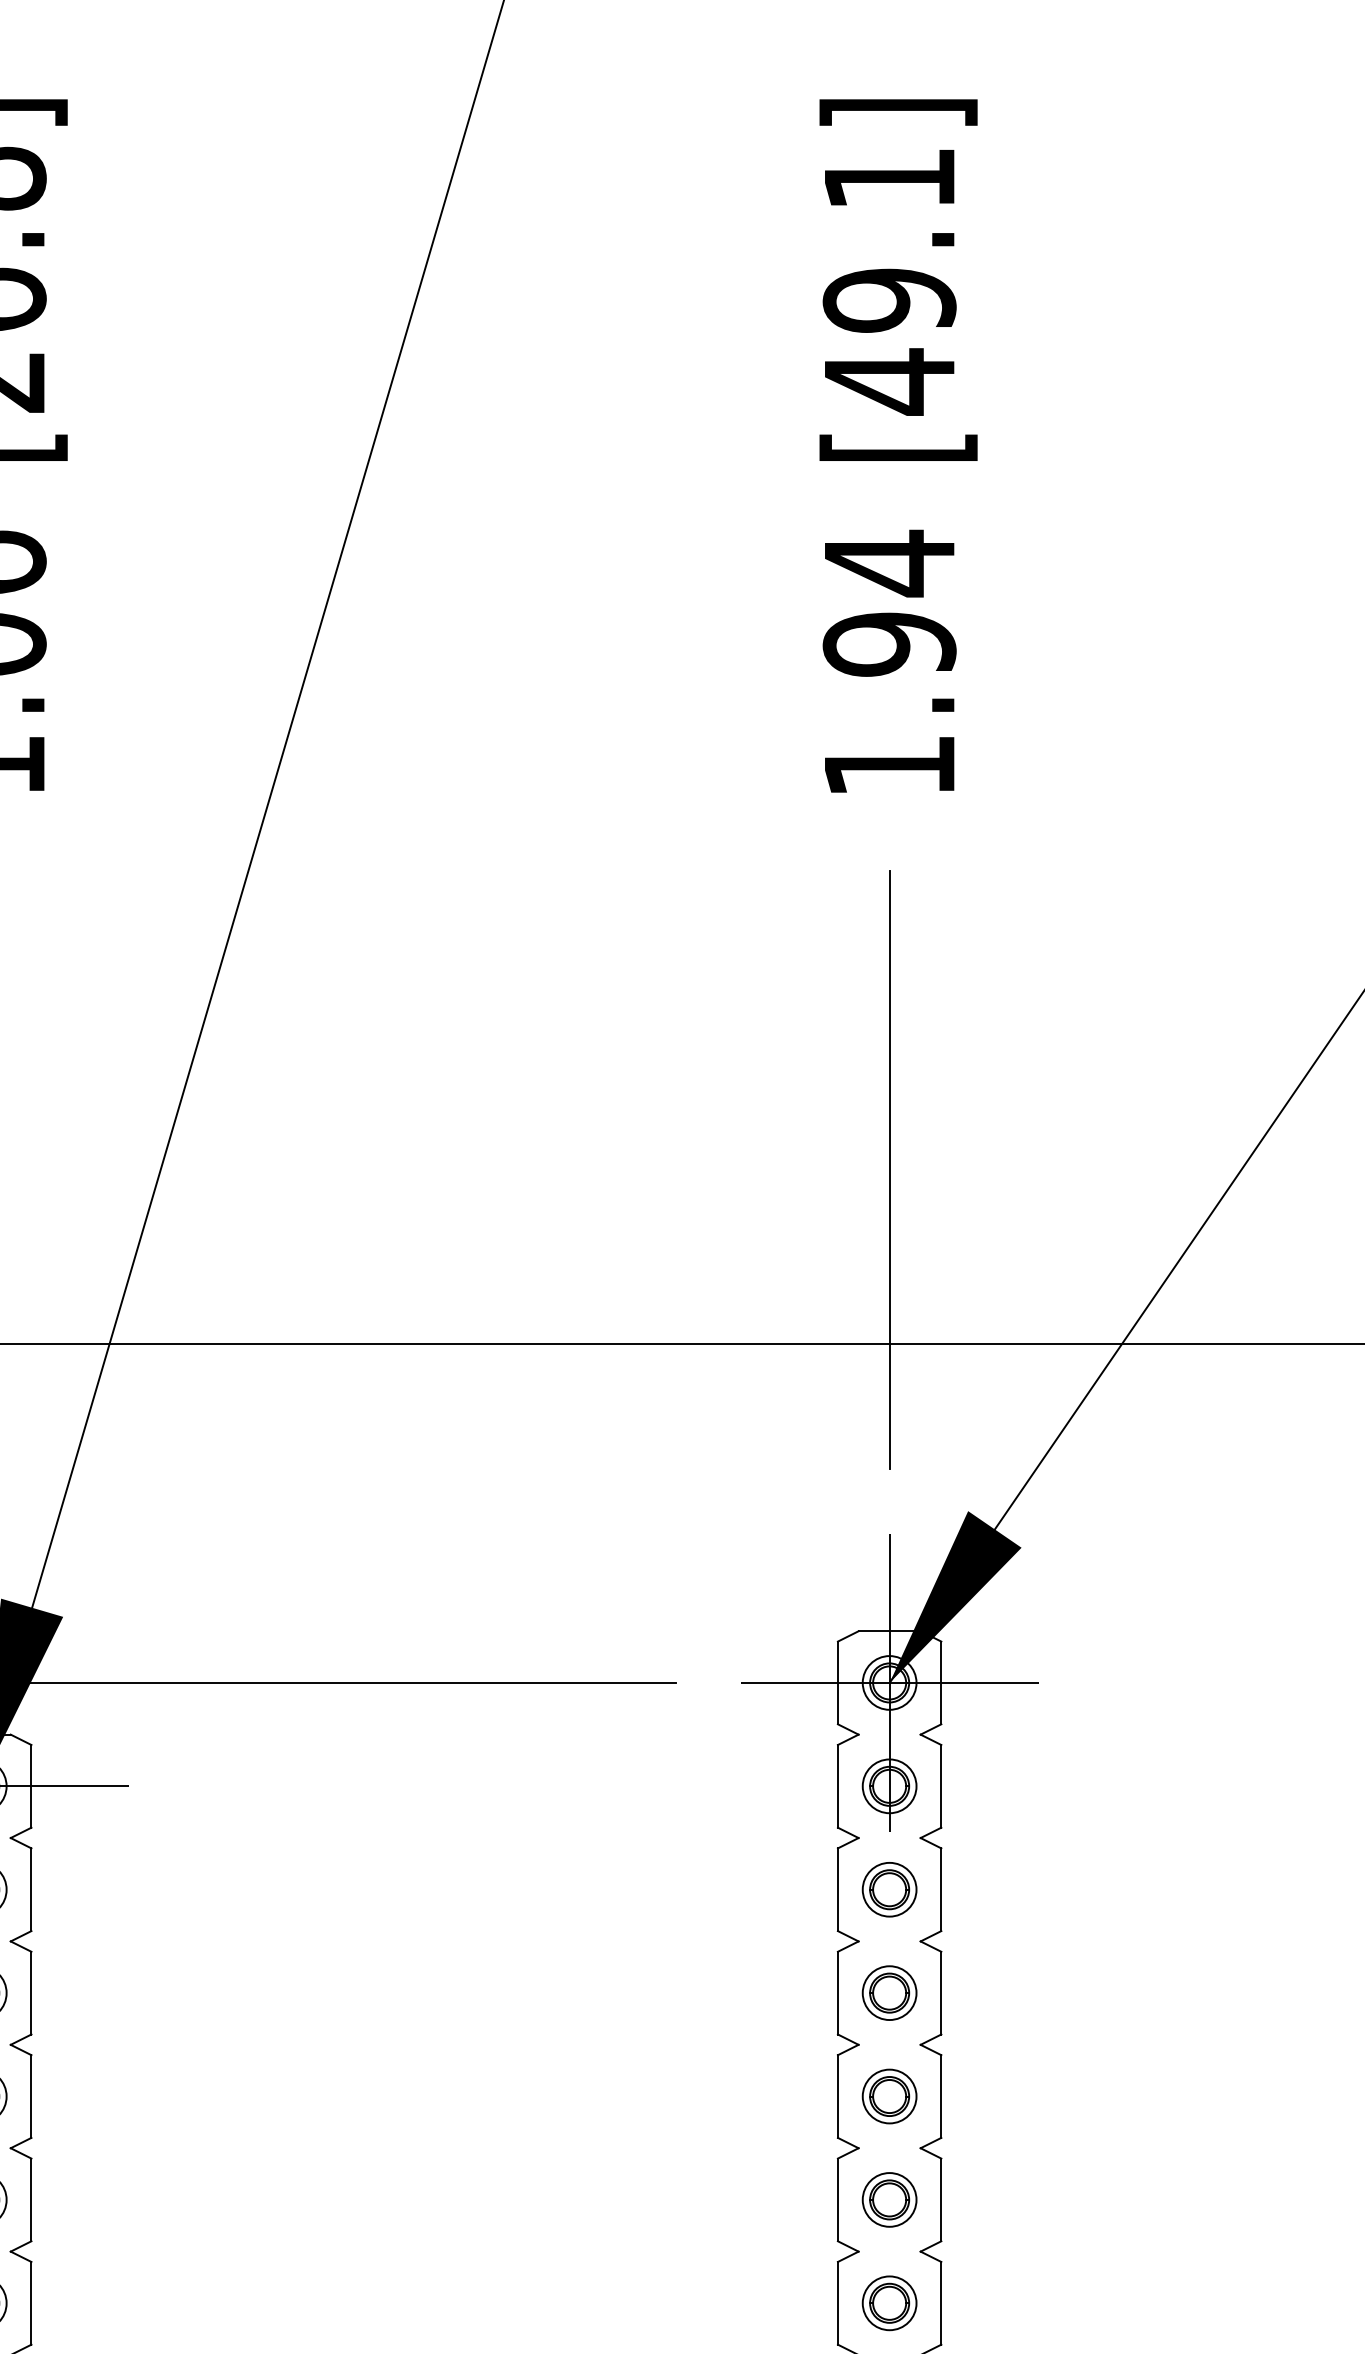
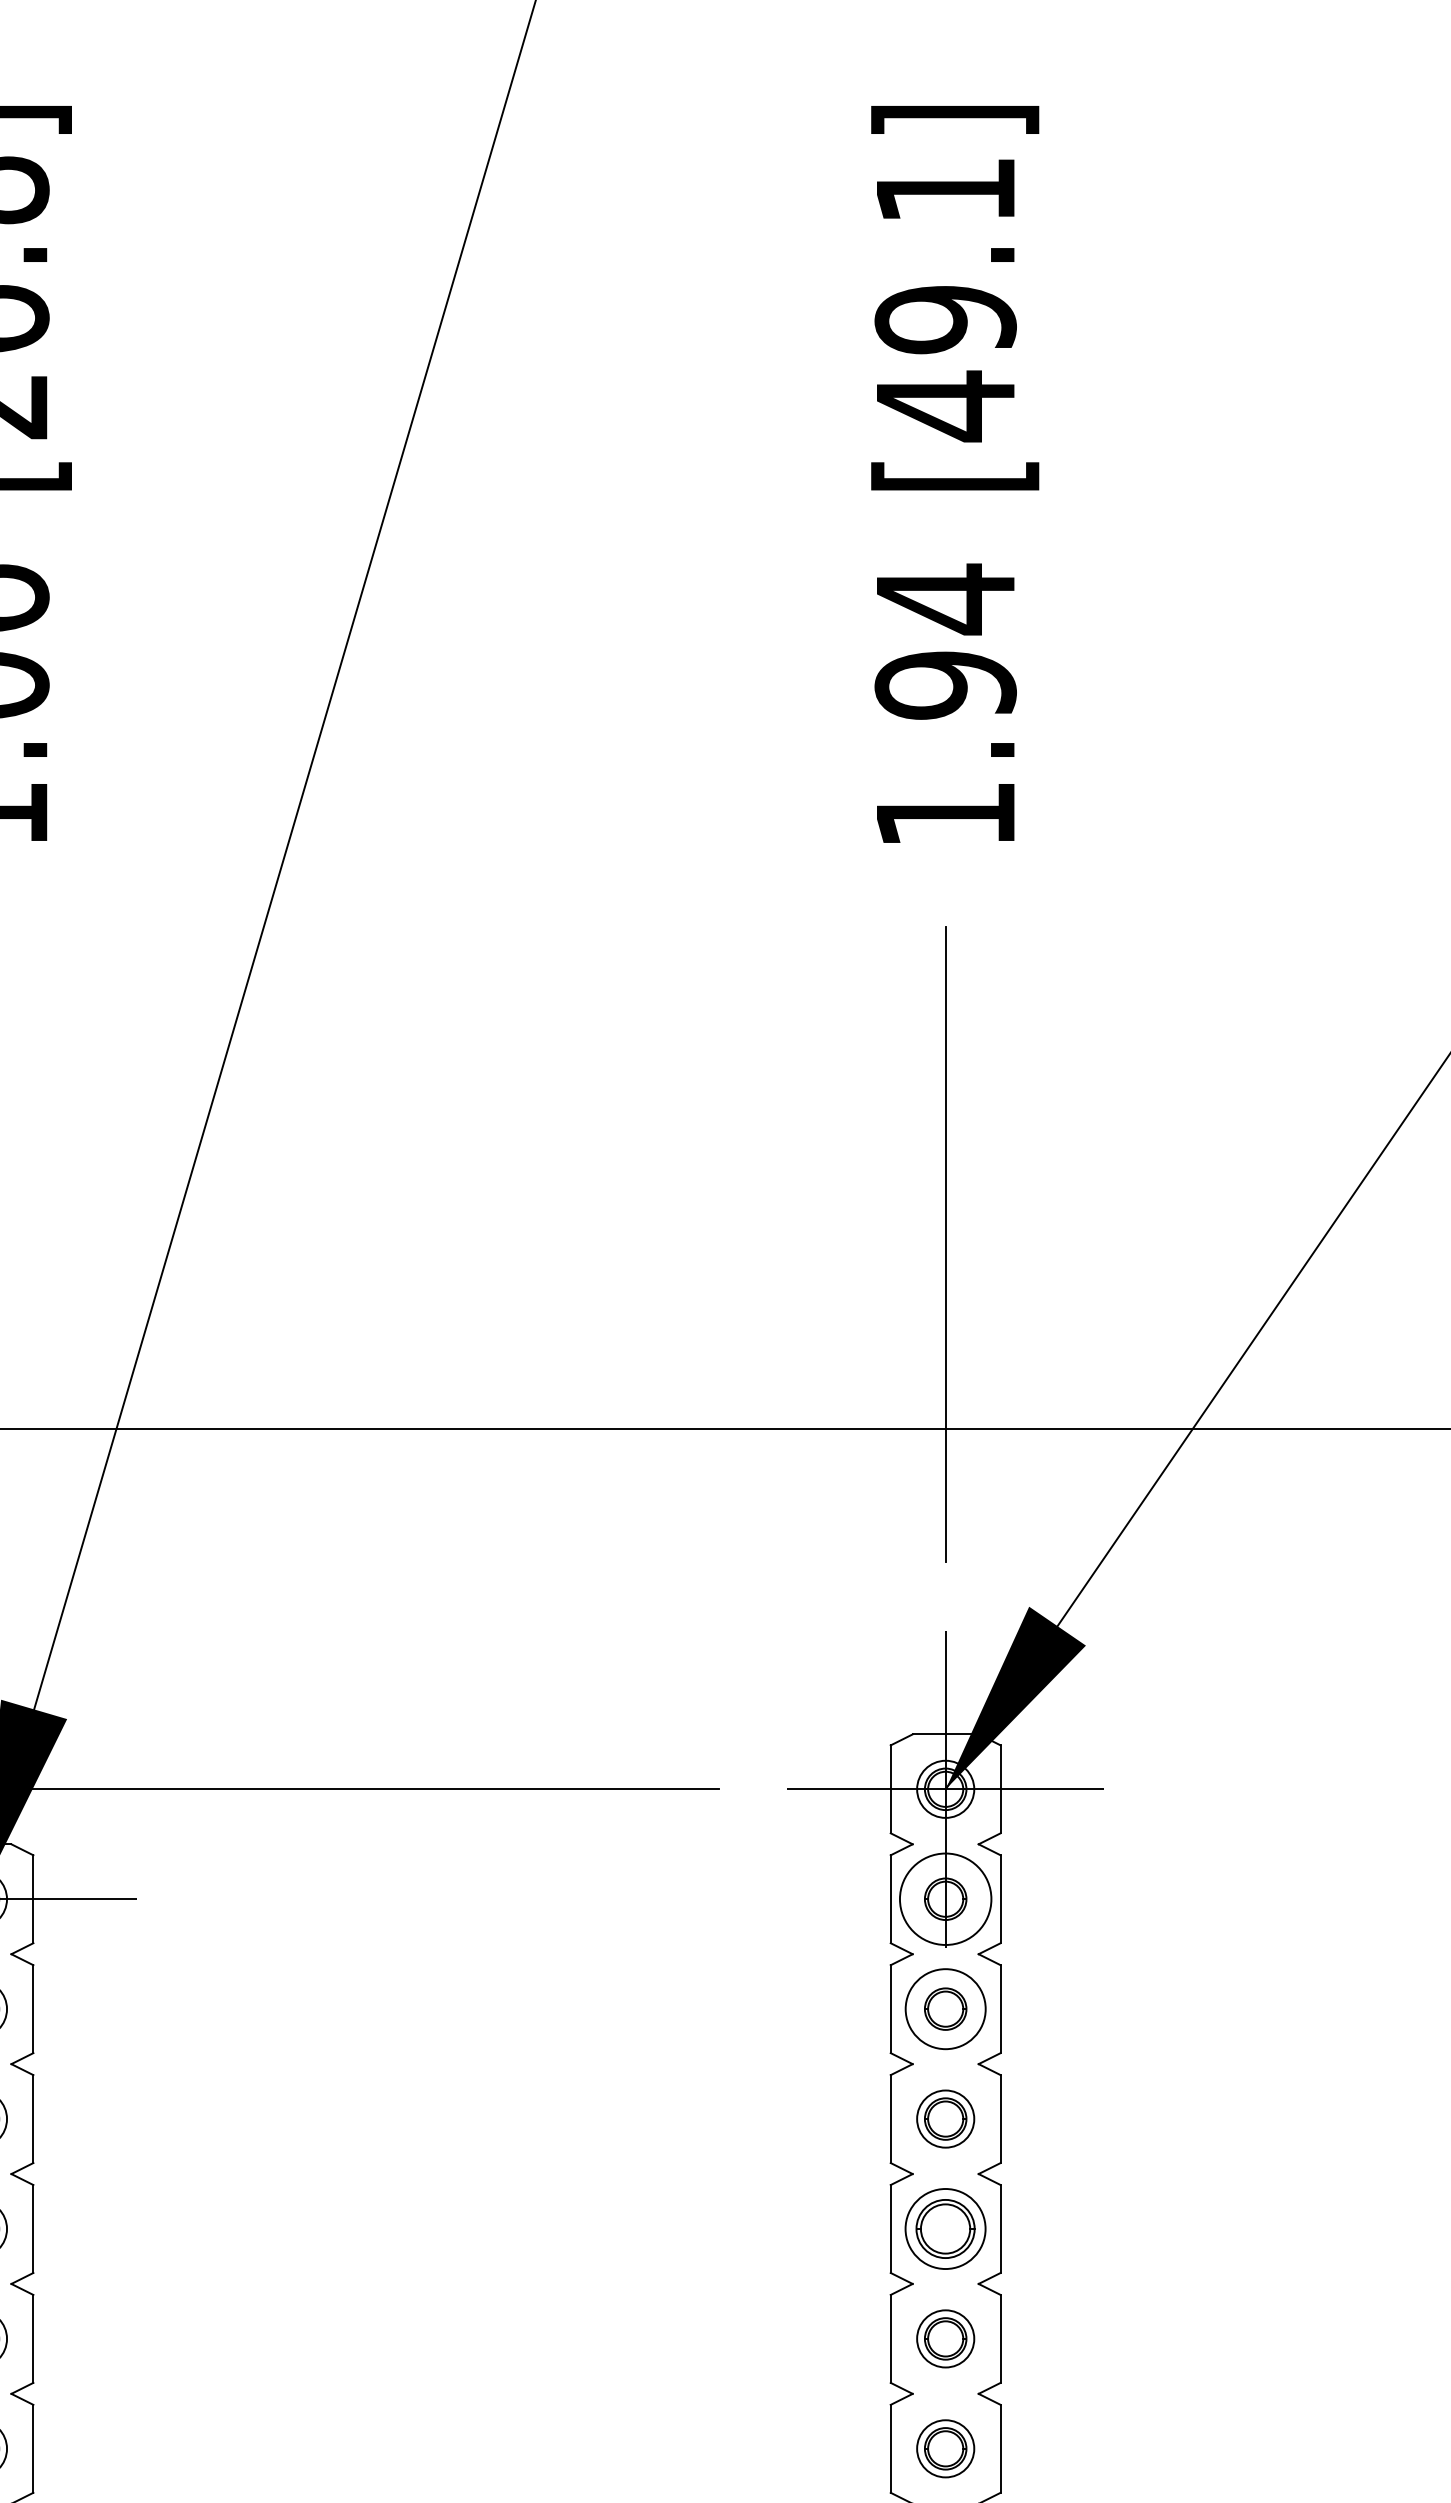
circle: (889, 1785) -> (945, 1898), size x1.6
circle: (889, 1889) -> (945, 2008), size x1.4
part: (889, 2096) -> (945, 2228), size x1.4

